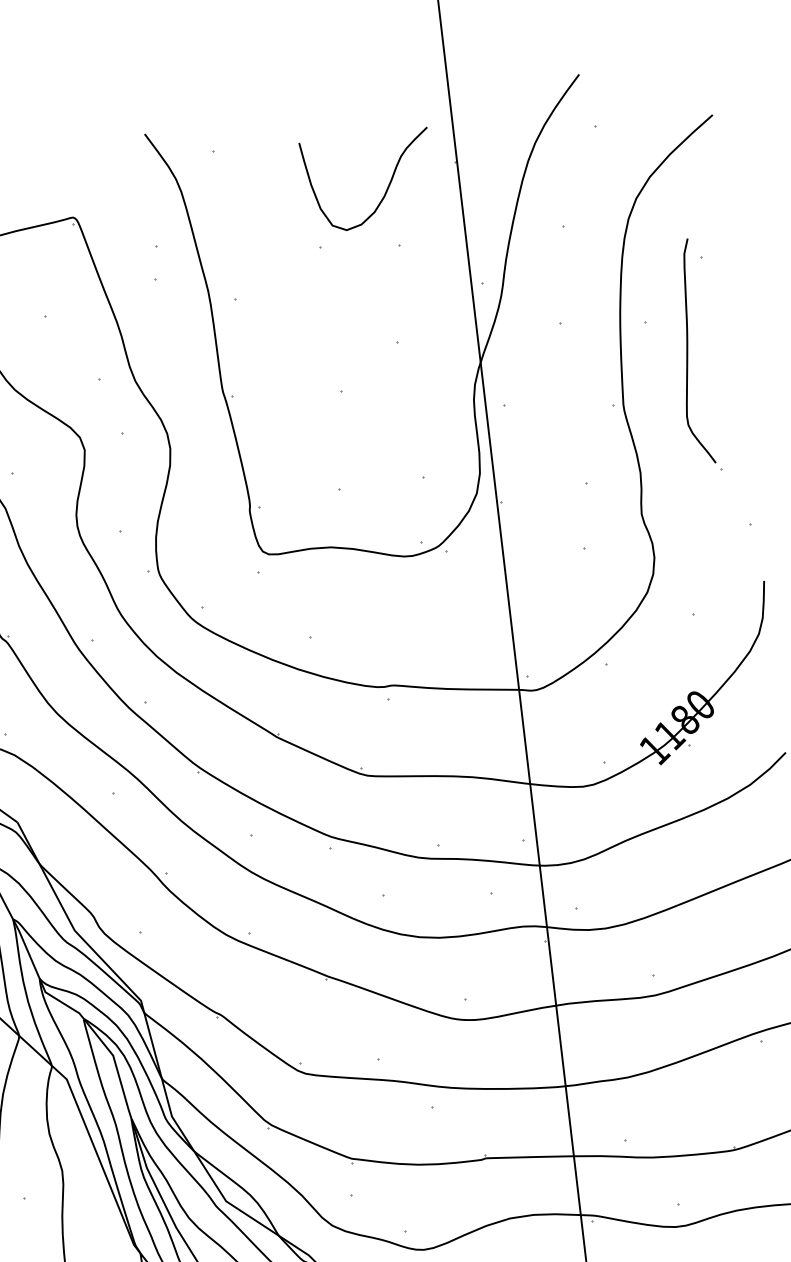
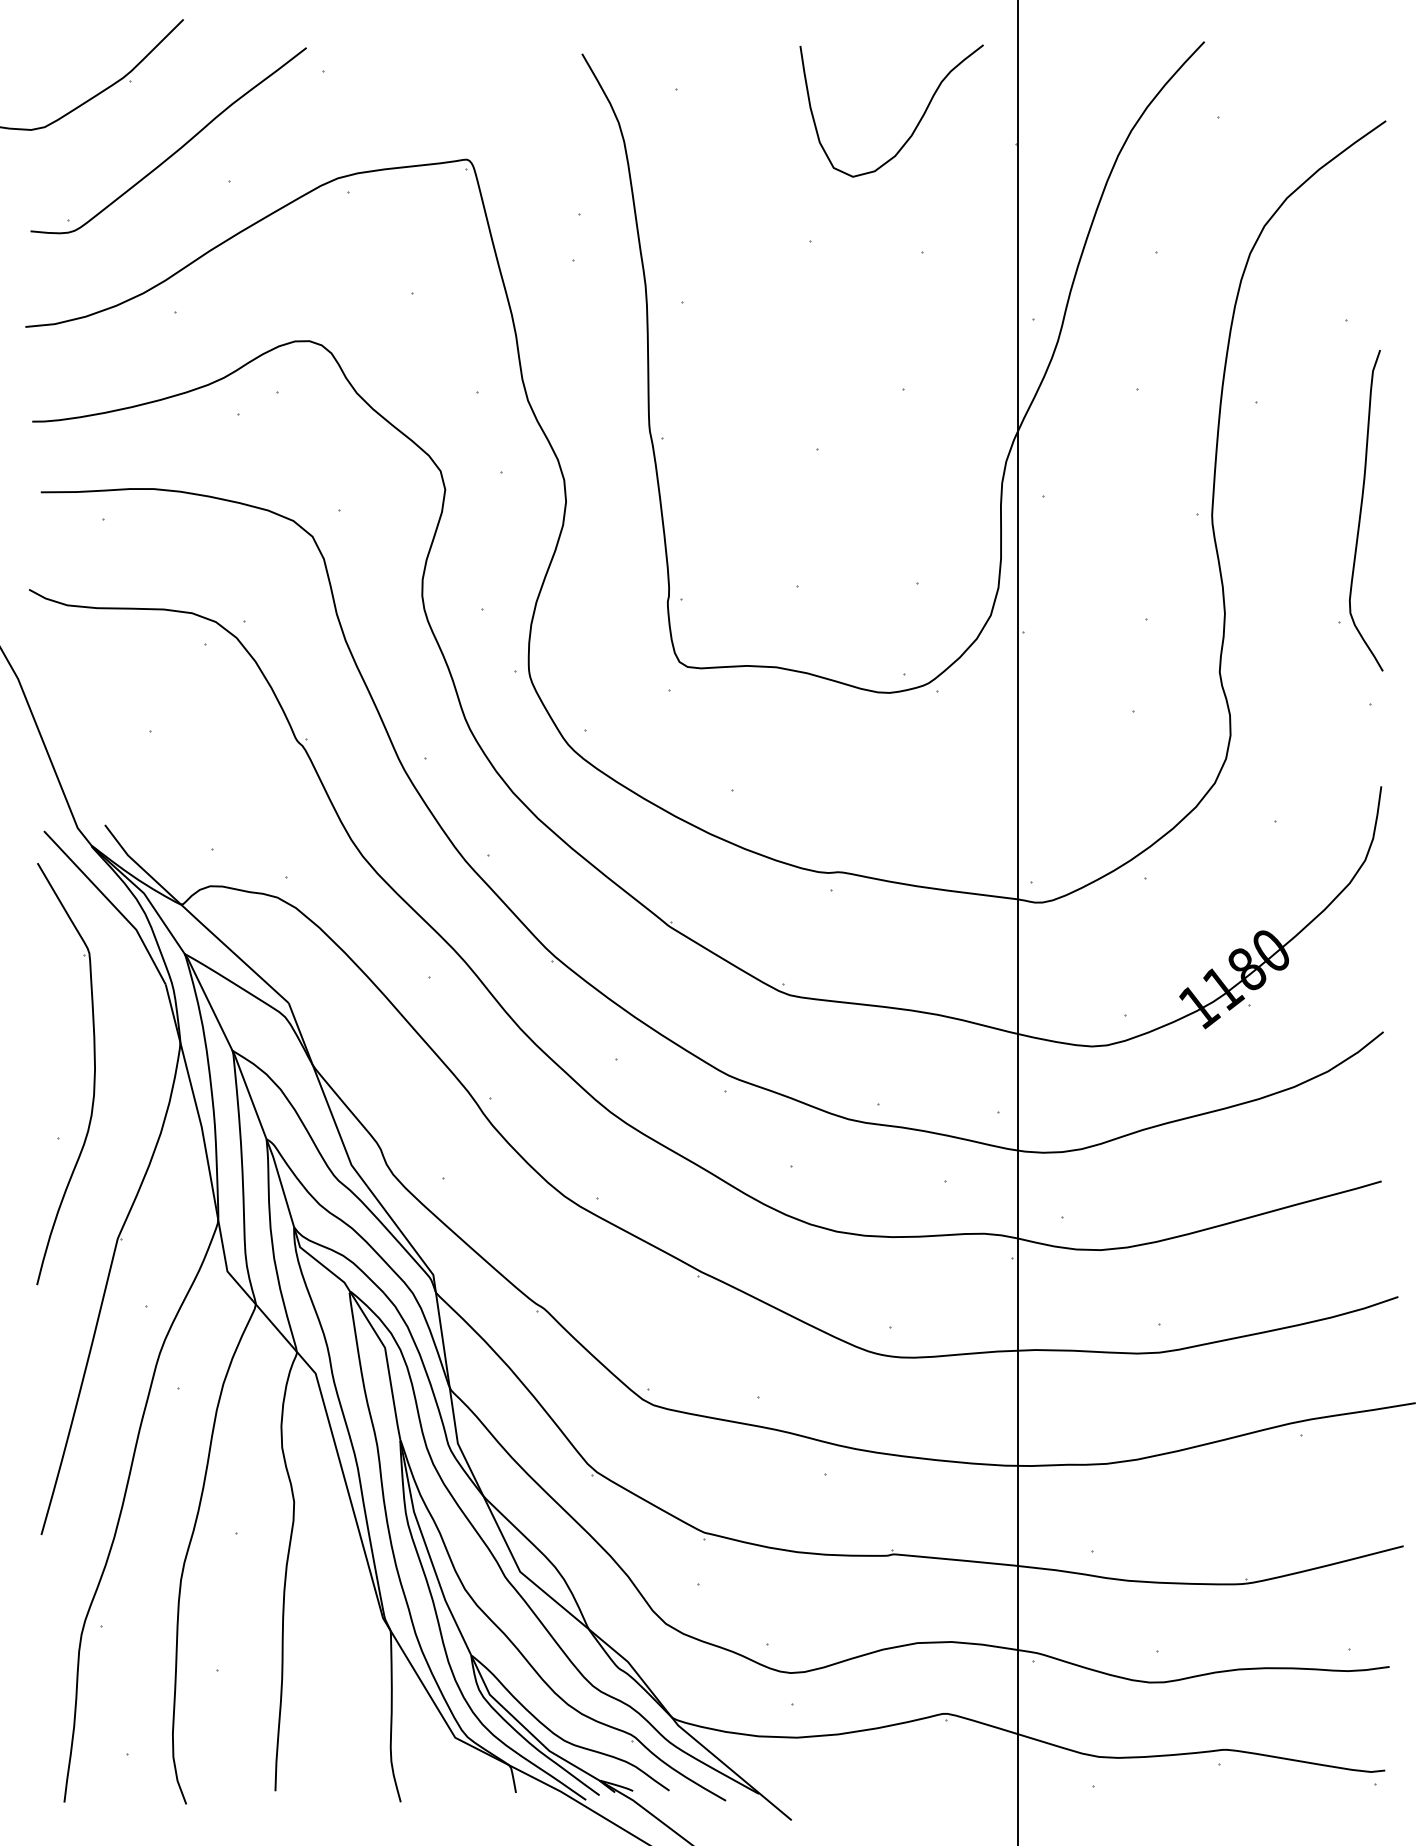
curve: (386, 189) -> (915, 126), moved
curve: (687, 352) -> (1361, 510), moved

